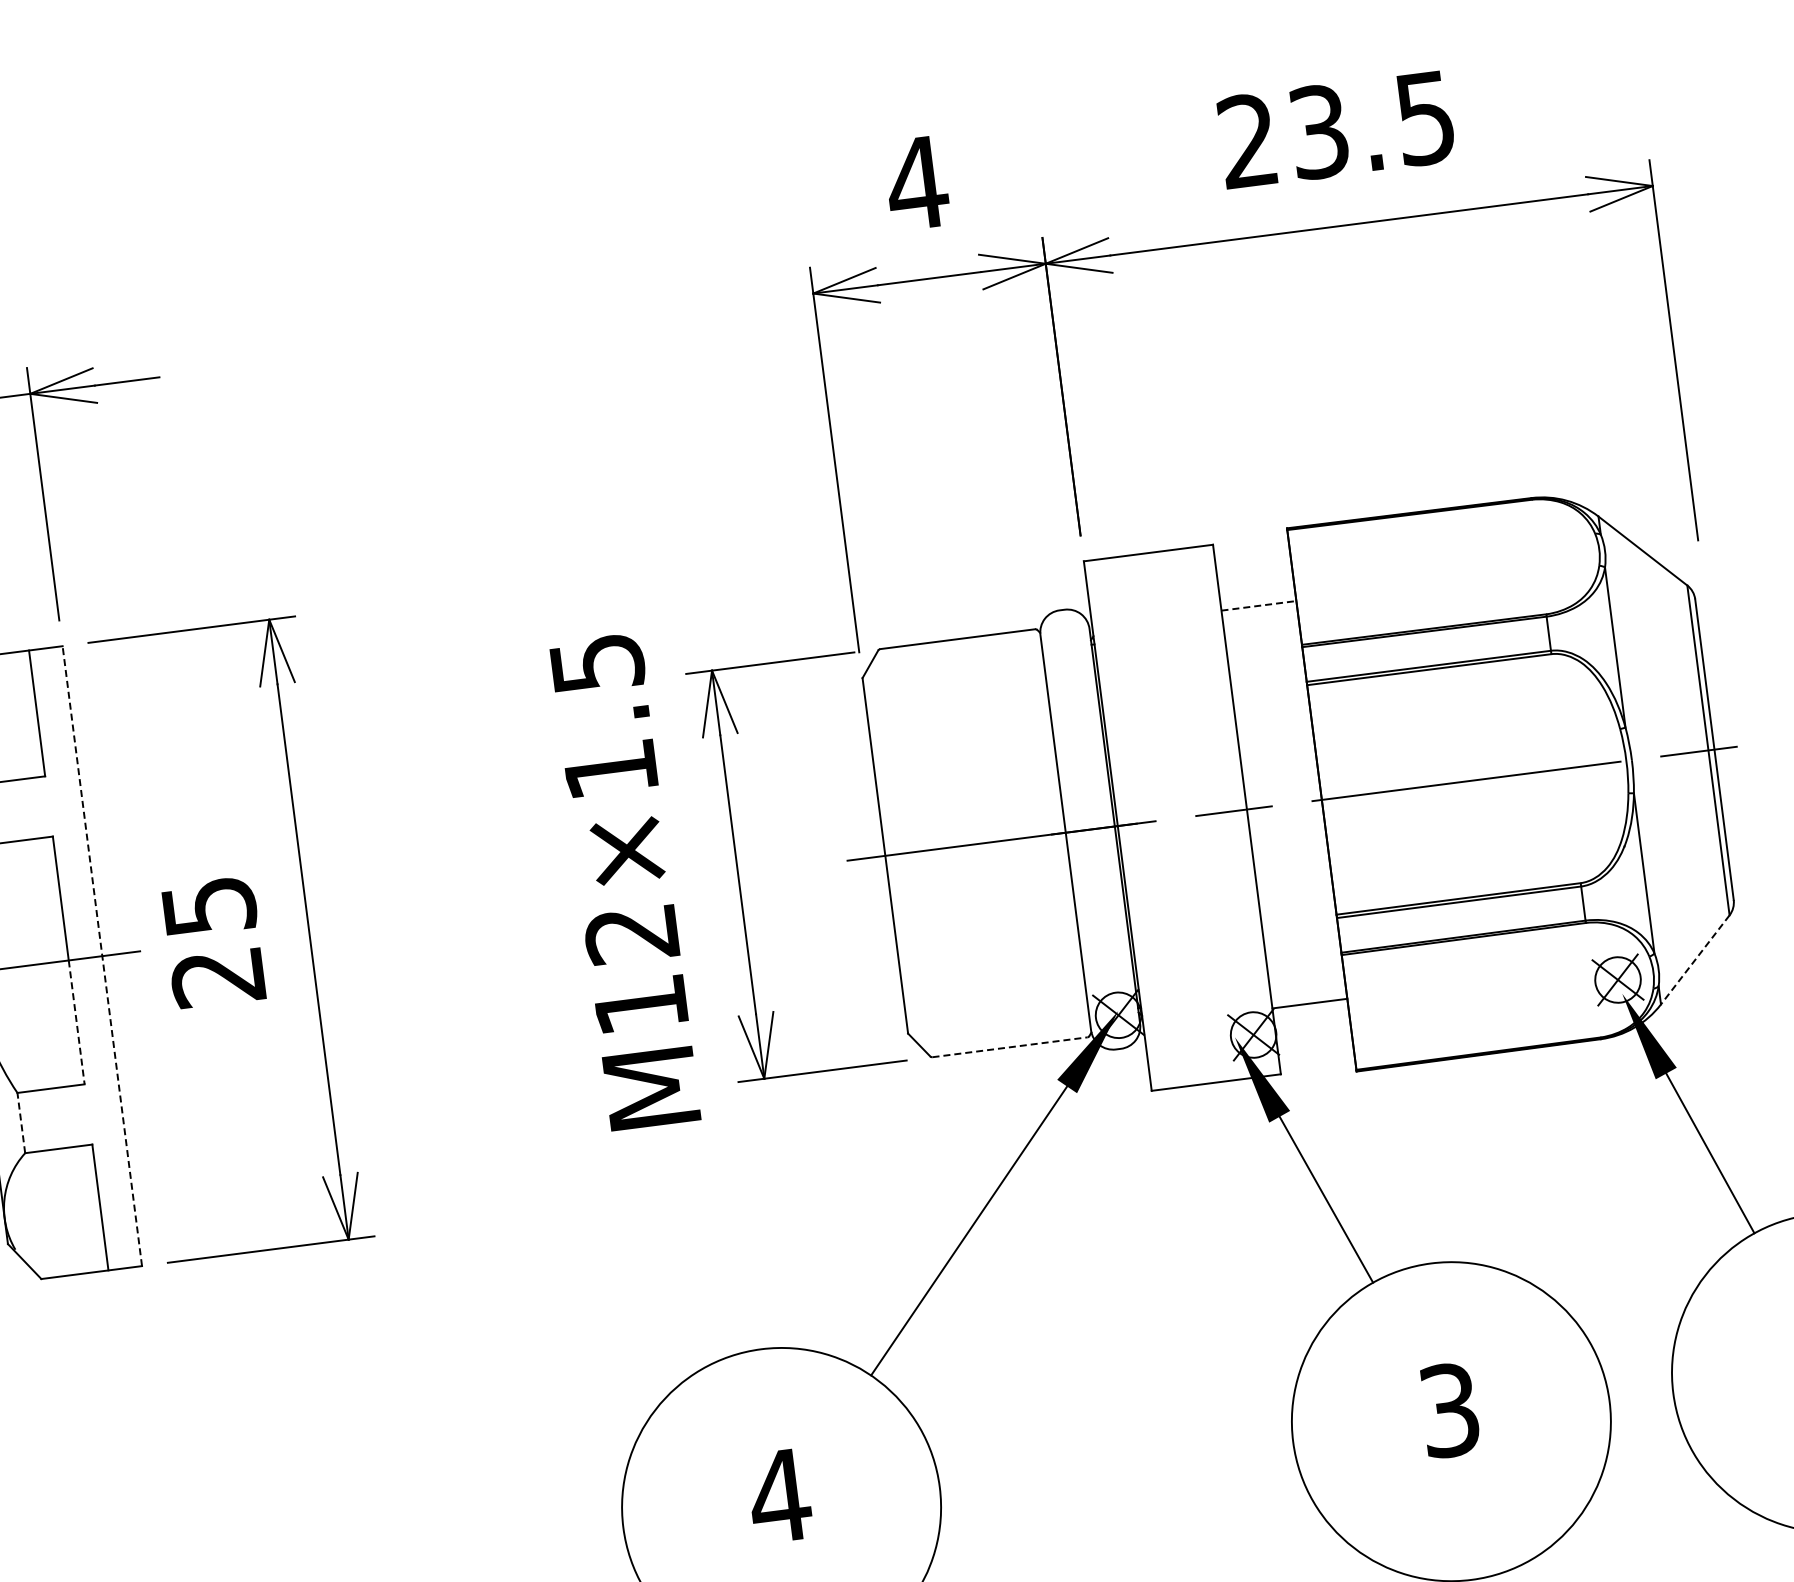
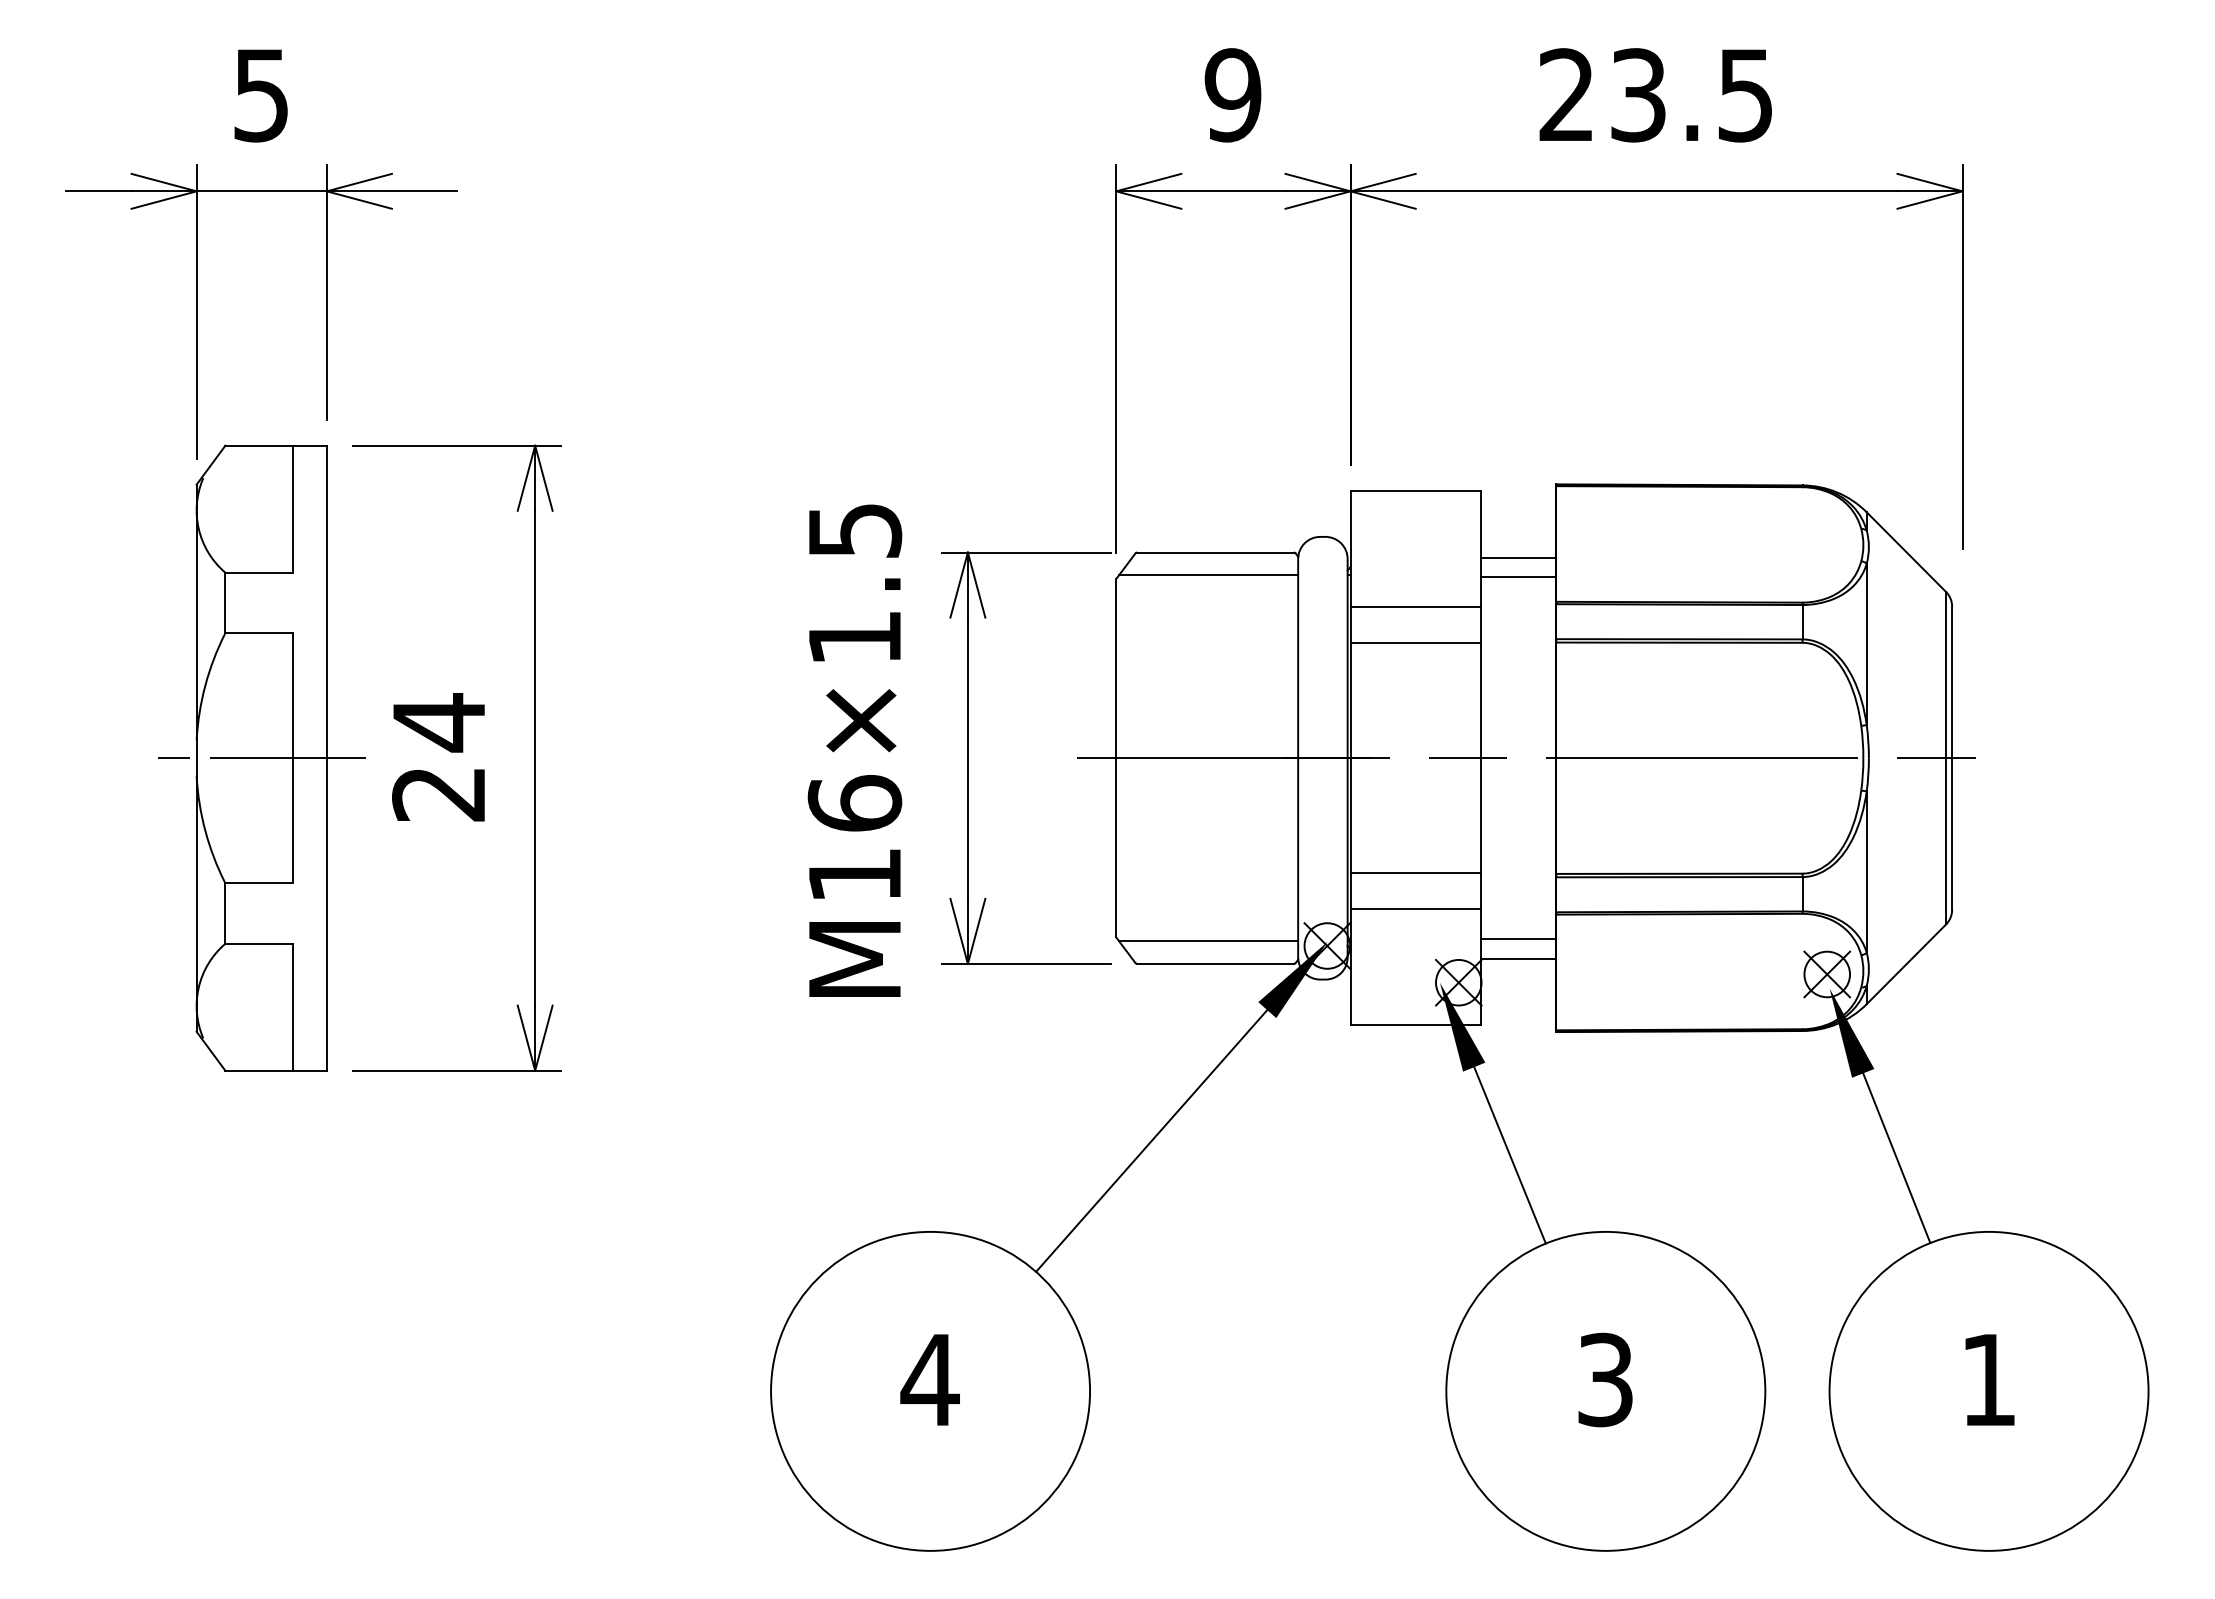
text: (916, 183) -> (1232, 95), 4 -> 9
line: (1258, 605) -> (1518, 557), dashed -> solid
line: (1261, 625) -> (1518, 577), added
line: (953, 662) -> (1208, 575), added
line: (1163, 668) -> (1415, 607), added
line: (1167, 704) -> (1415, 643), added
text: (209, 906) -> (439, 722), 25 -> 24
line: (1196, 932) -> (1415, 873), added
text: (631, 934) -> (854, 803), M12×1.5 -> M16×1.5
line: (101, 955) -> (326, 757), dashed -> solid
line: (1695, 960) -> (1906, 964), dashed -> solid
line: (1201, 967) -> (1415, 909), added
line: (1307, 984) -> (1518, 939), added
line: (77, 1023) -> (293, 821), dashed -> solid
line: (1000, 1025) -> (1208, 941), added
line: (1010, 1046) -> (1216, 963), dashed -> solid
line: (21, 1123) -> (225, 913), dashed -> solid

